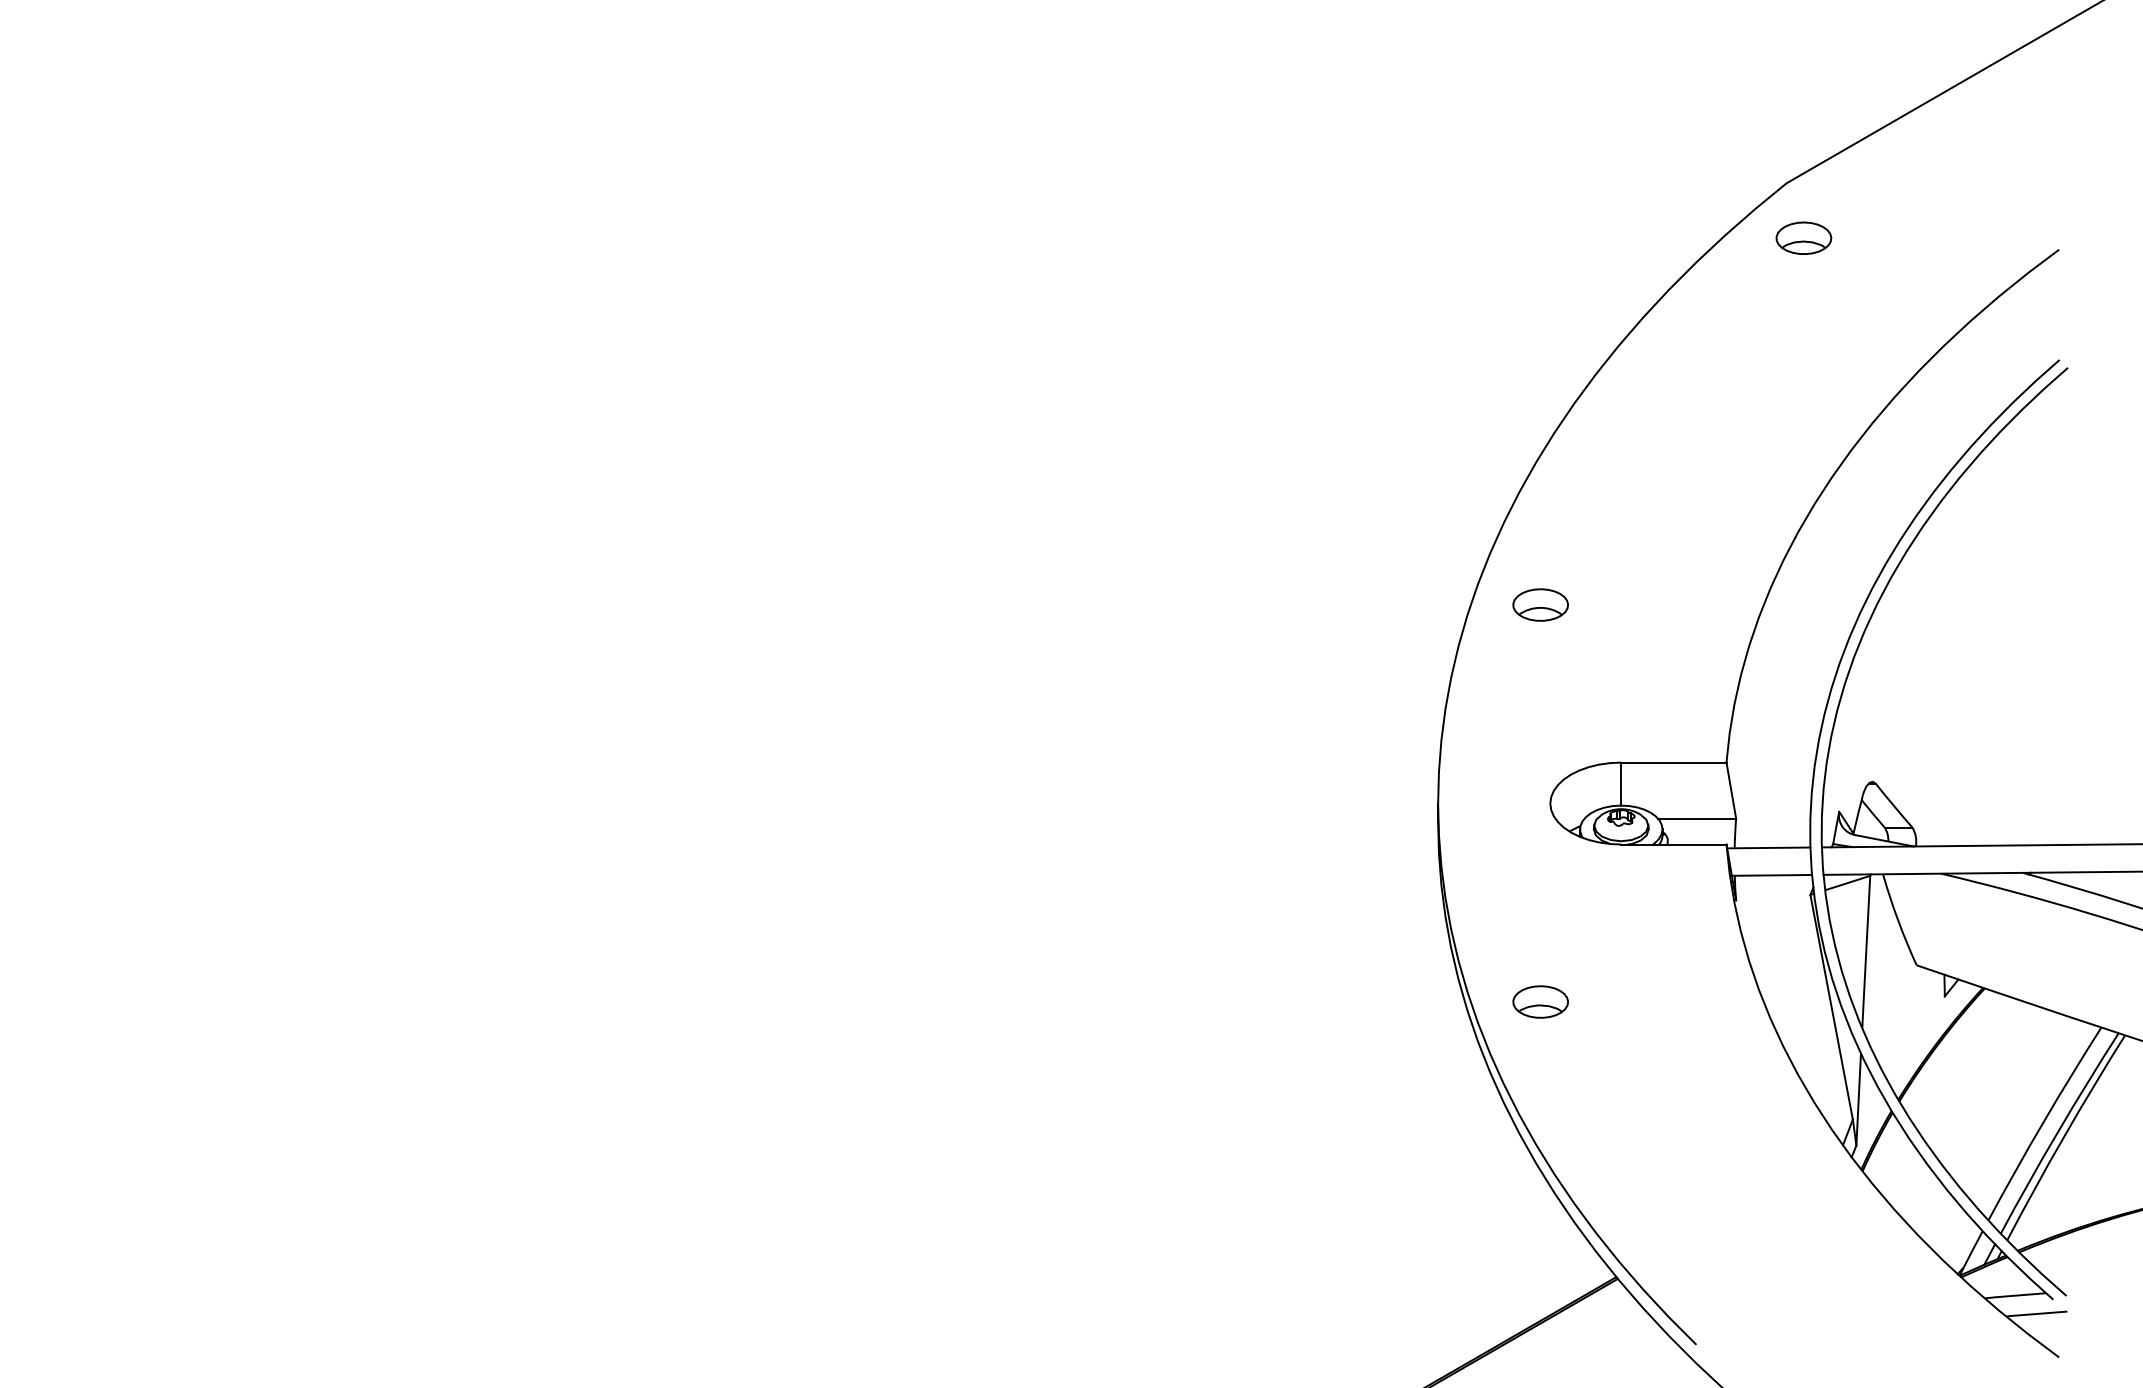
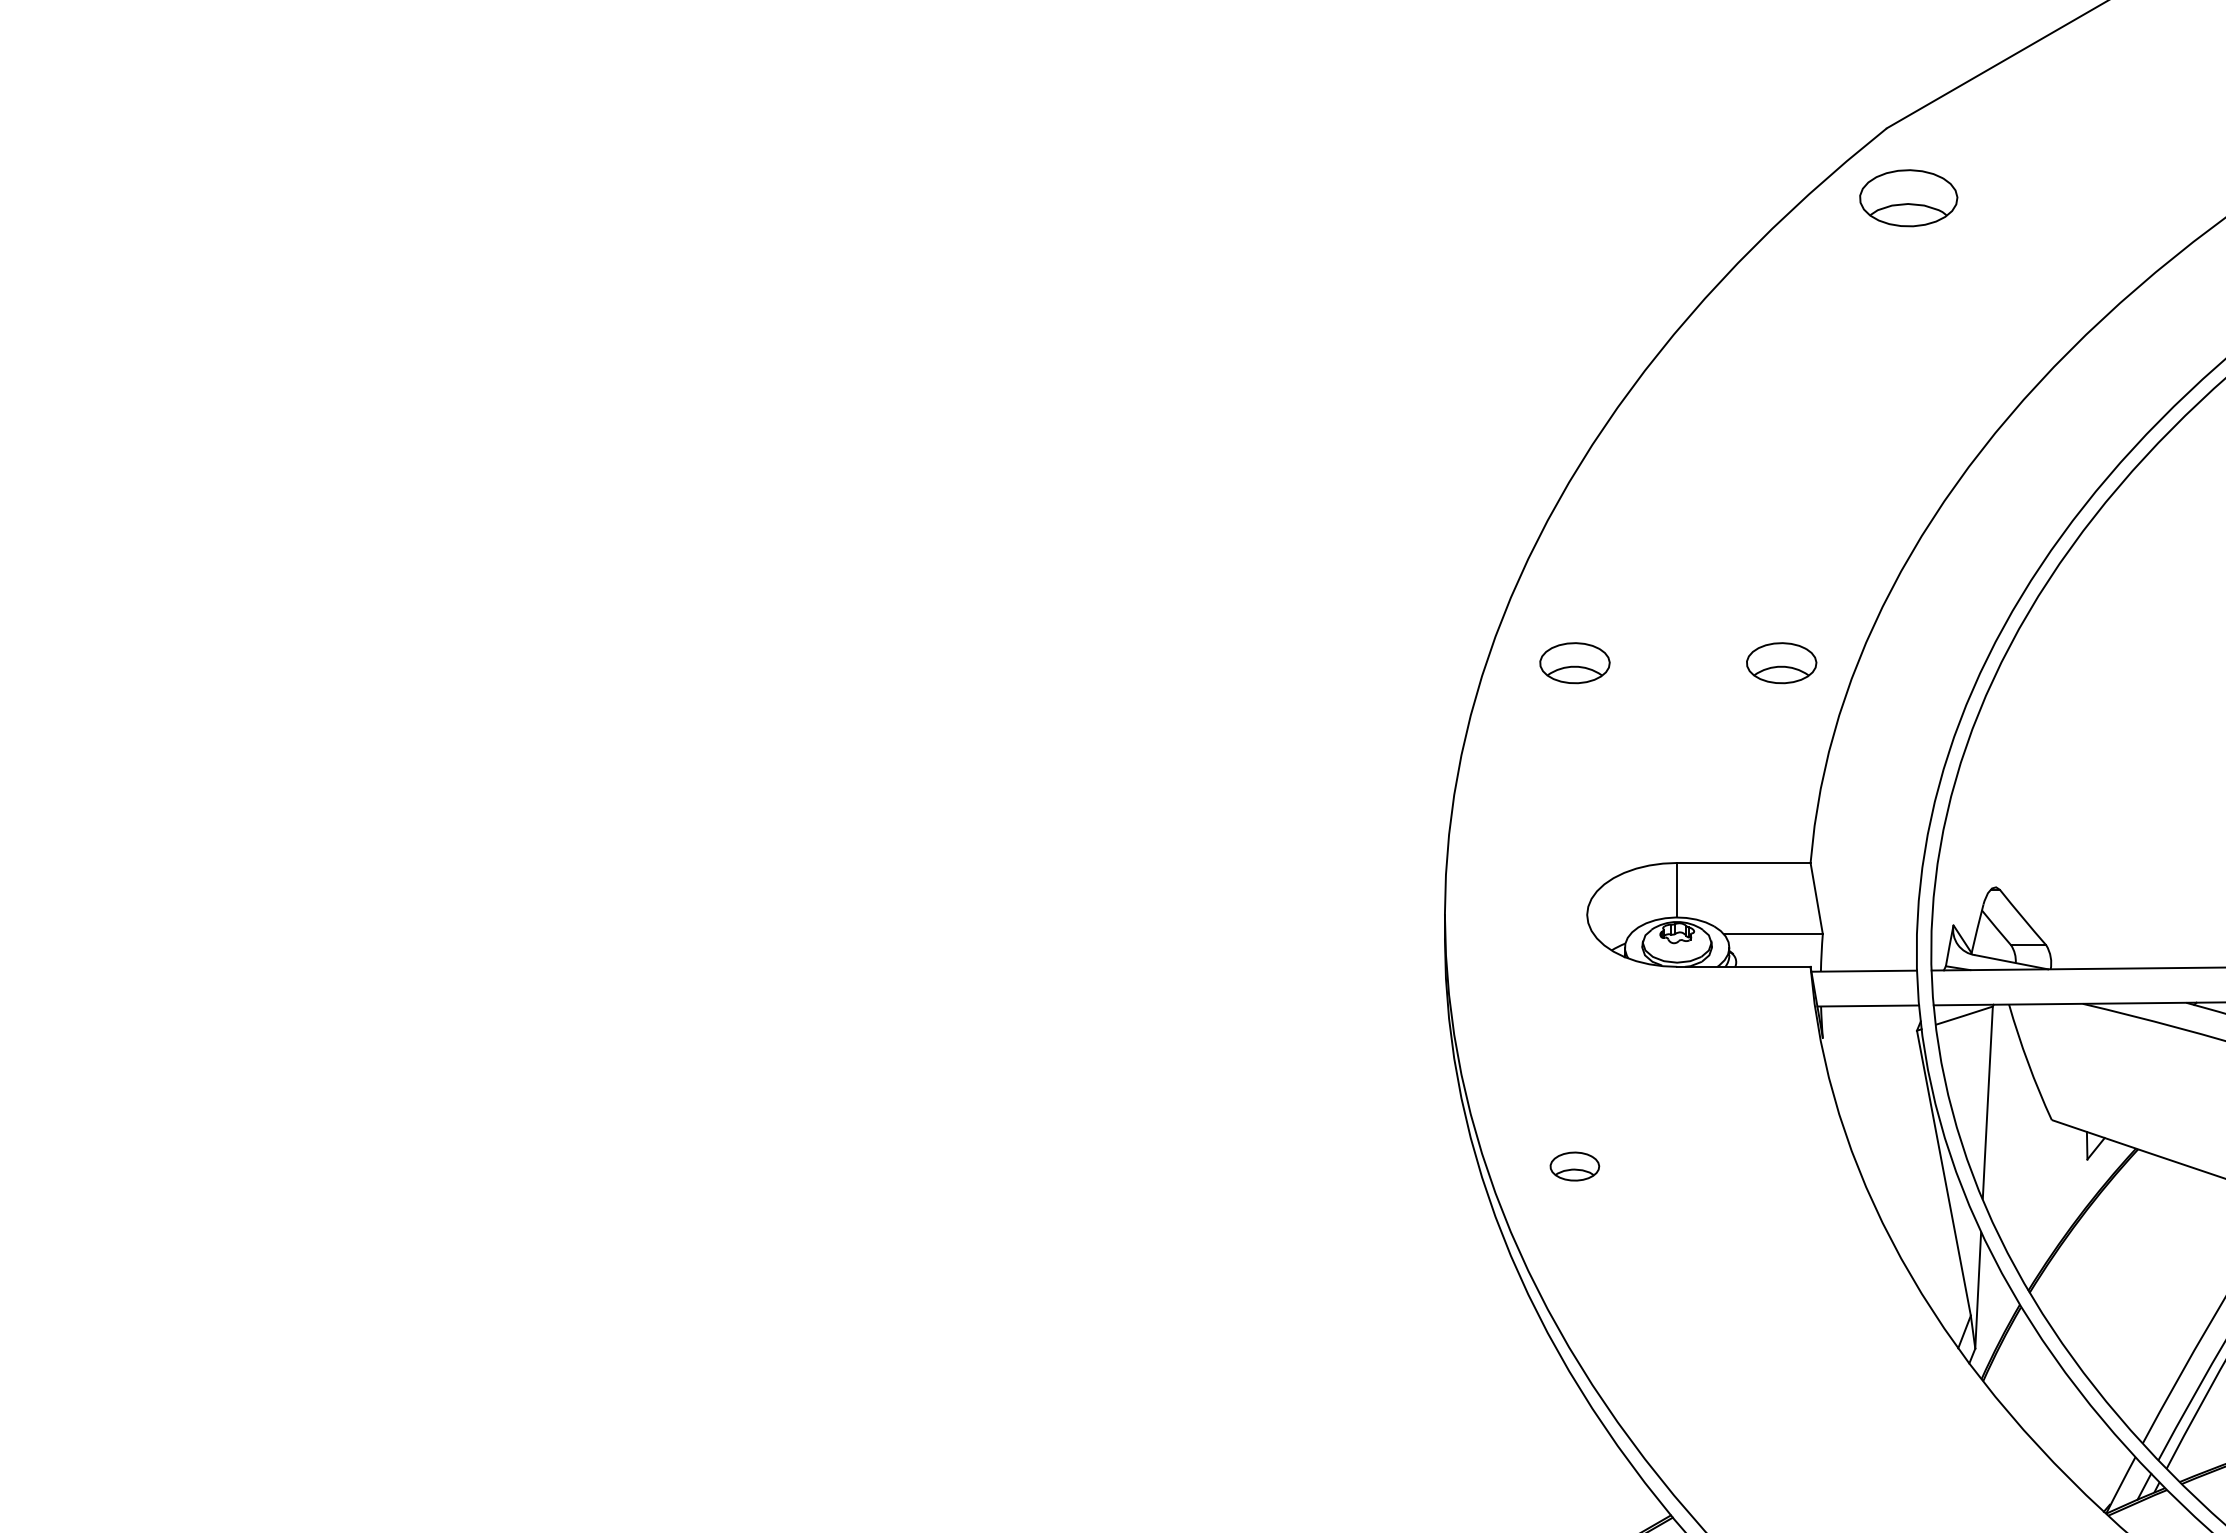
part: (1803, 237) -> (1908, 197), size x1.4
part: (1703, 604) -> (1781, 662), added
part: (1540, 1001) -> (1574, 1165), size x0.7

